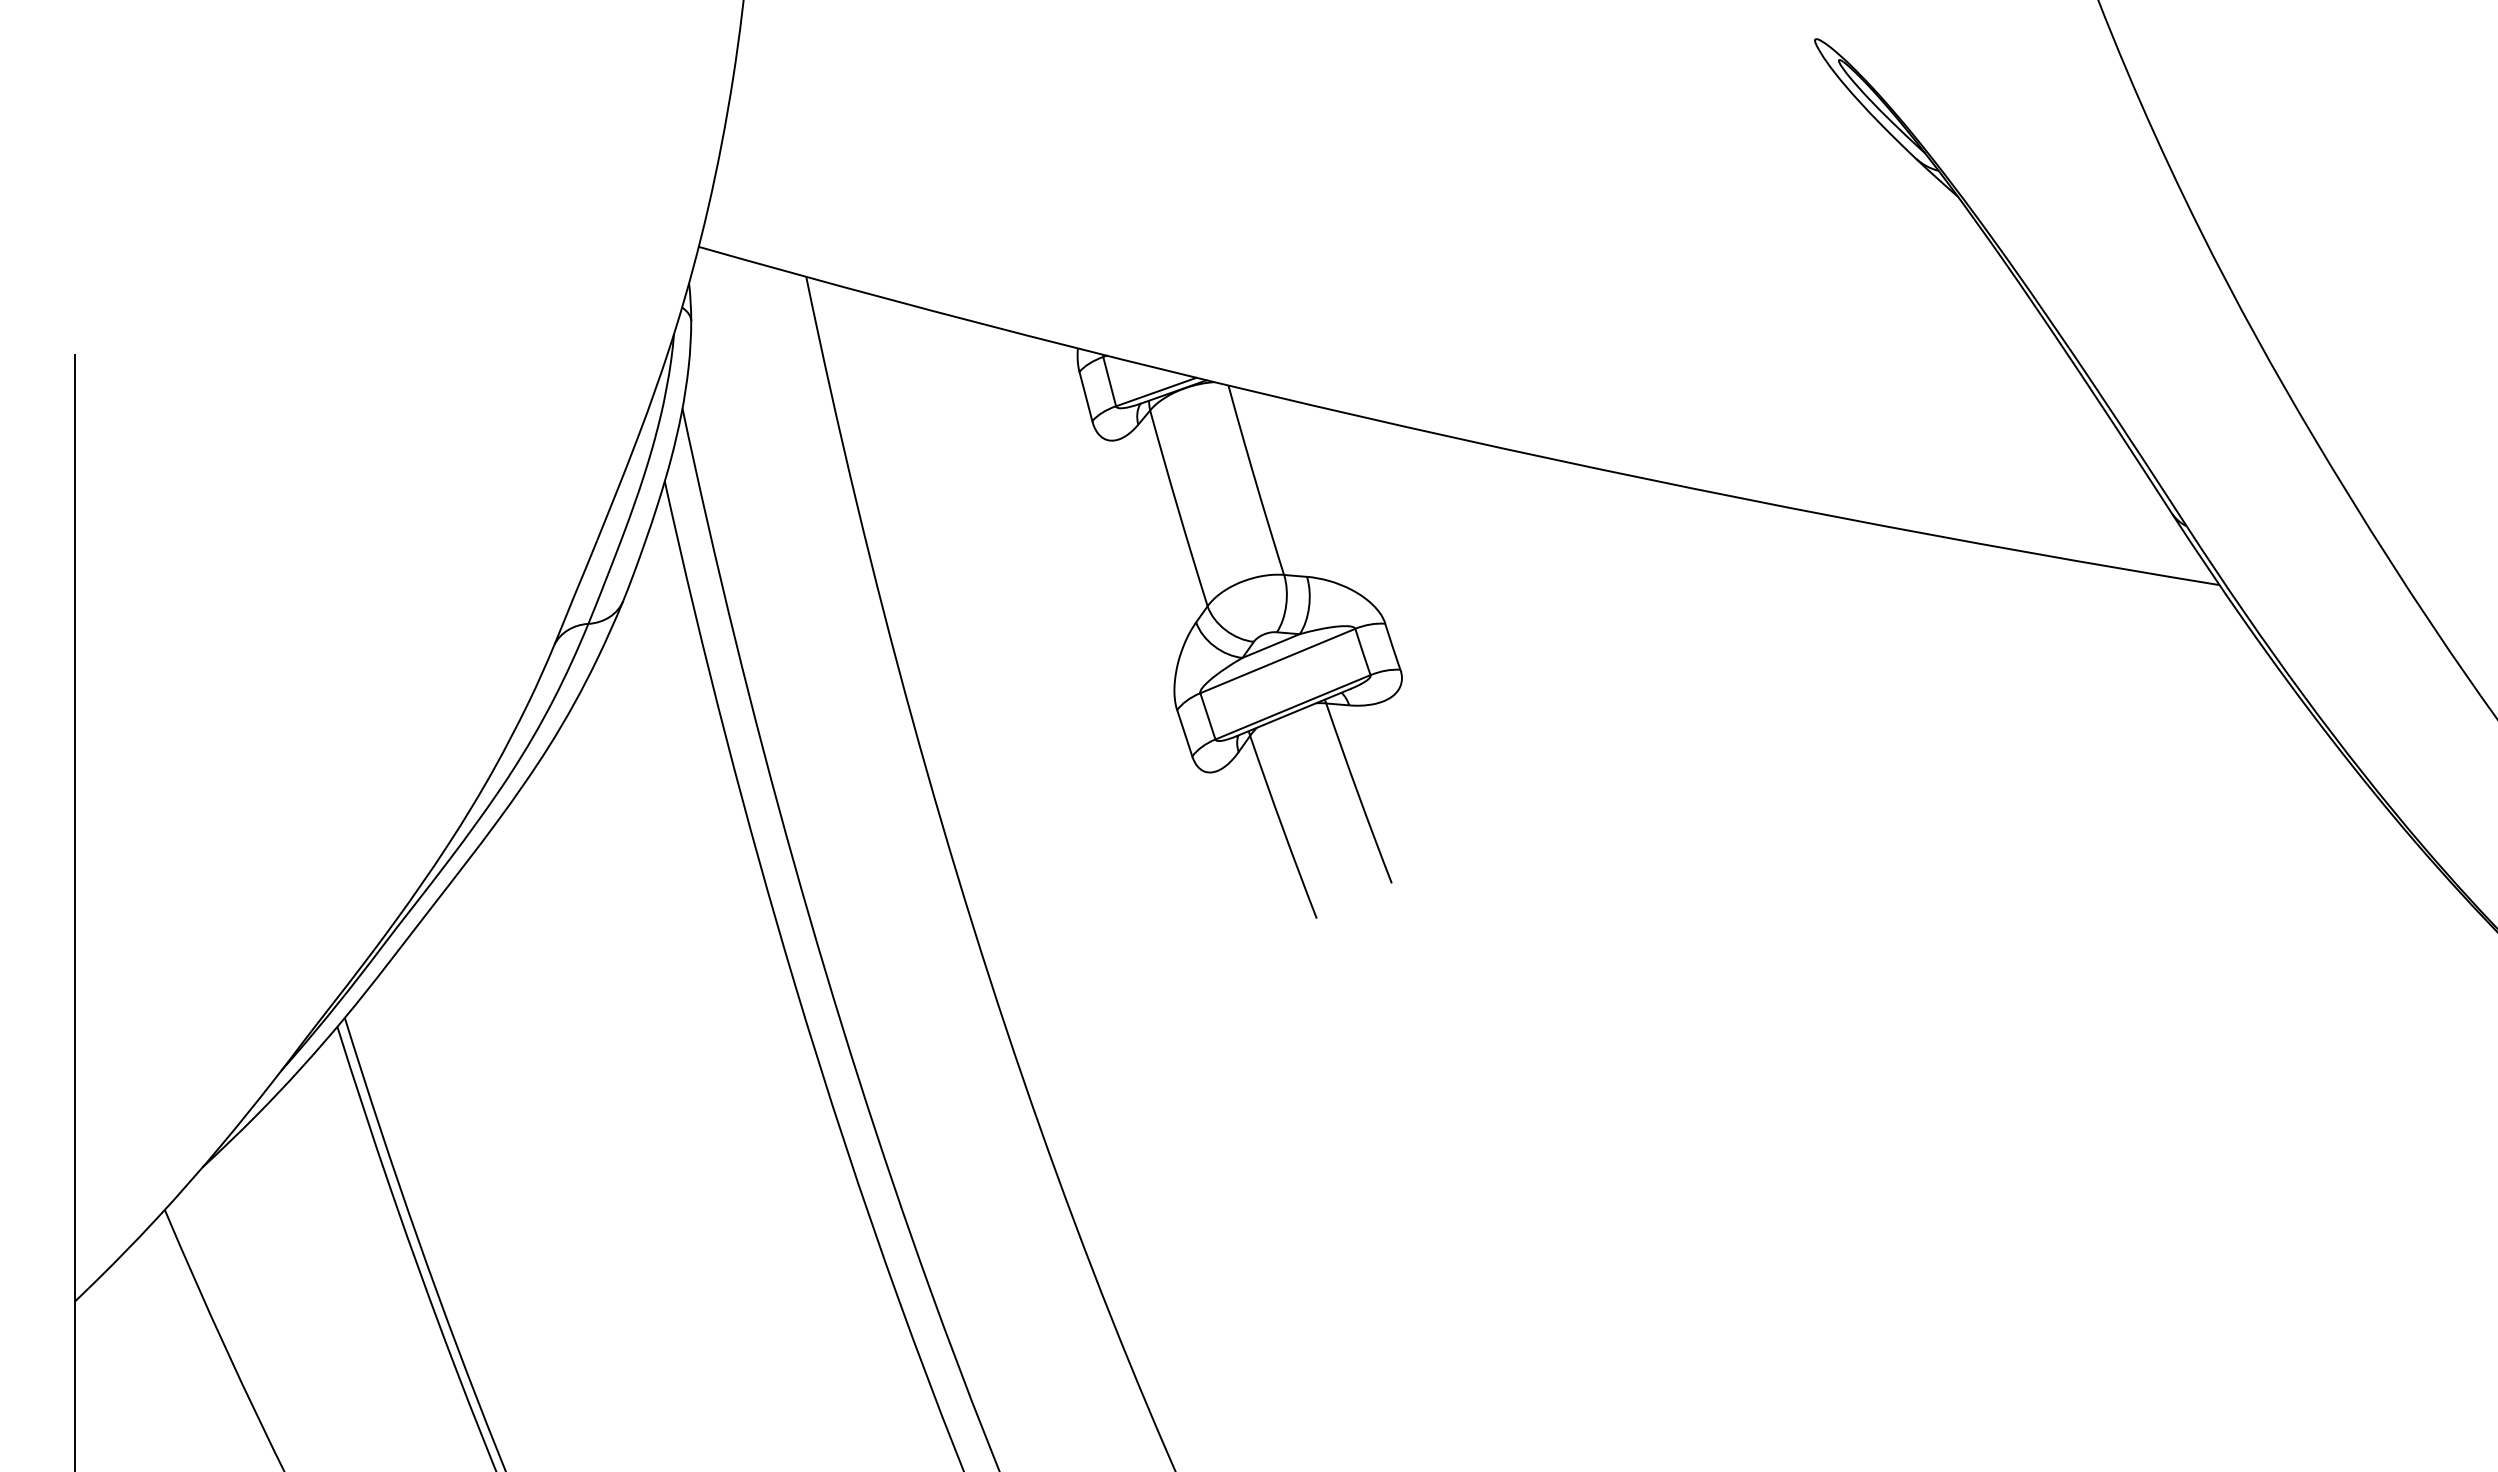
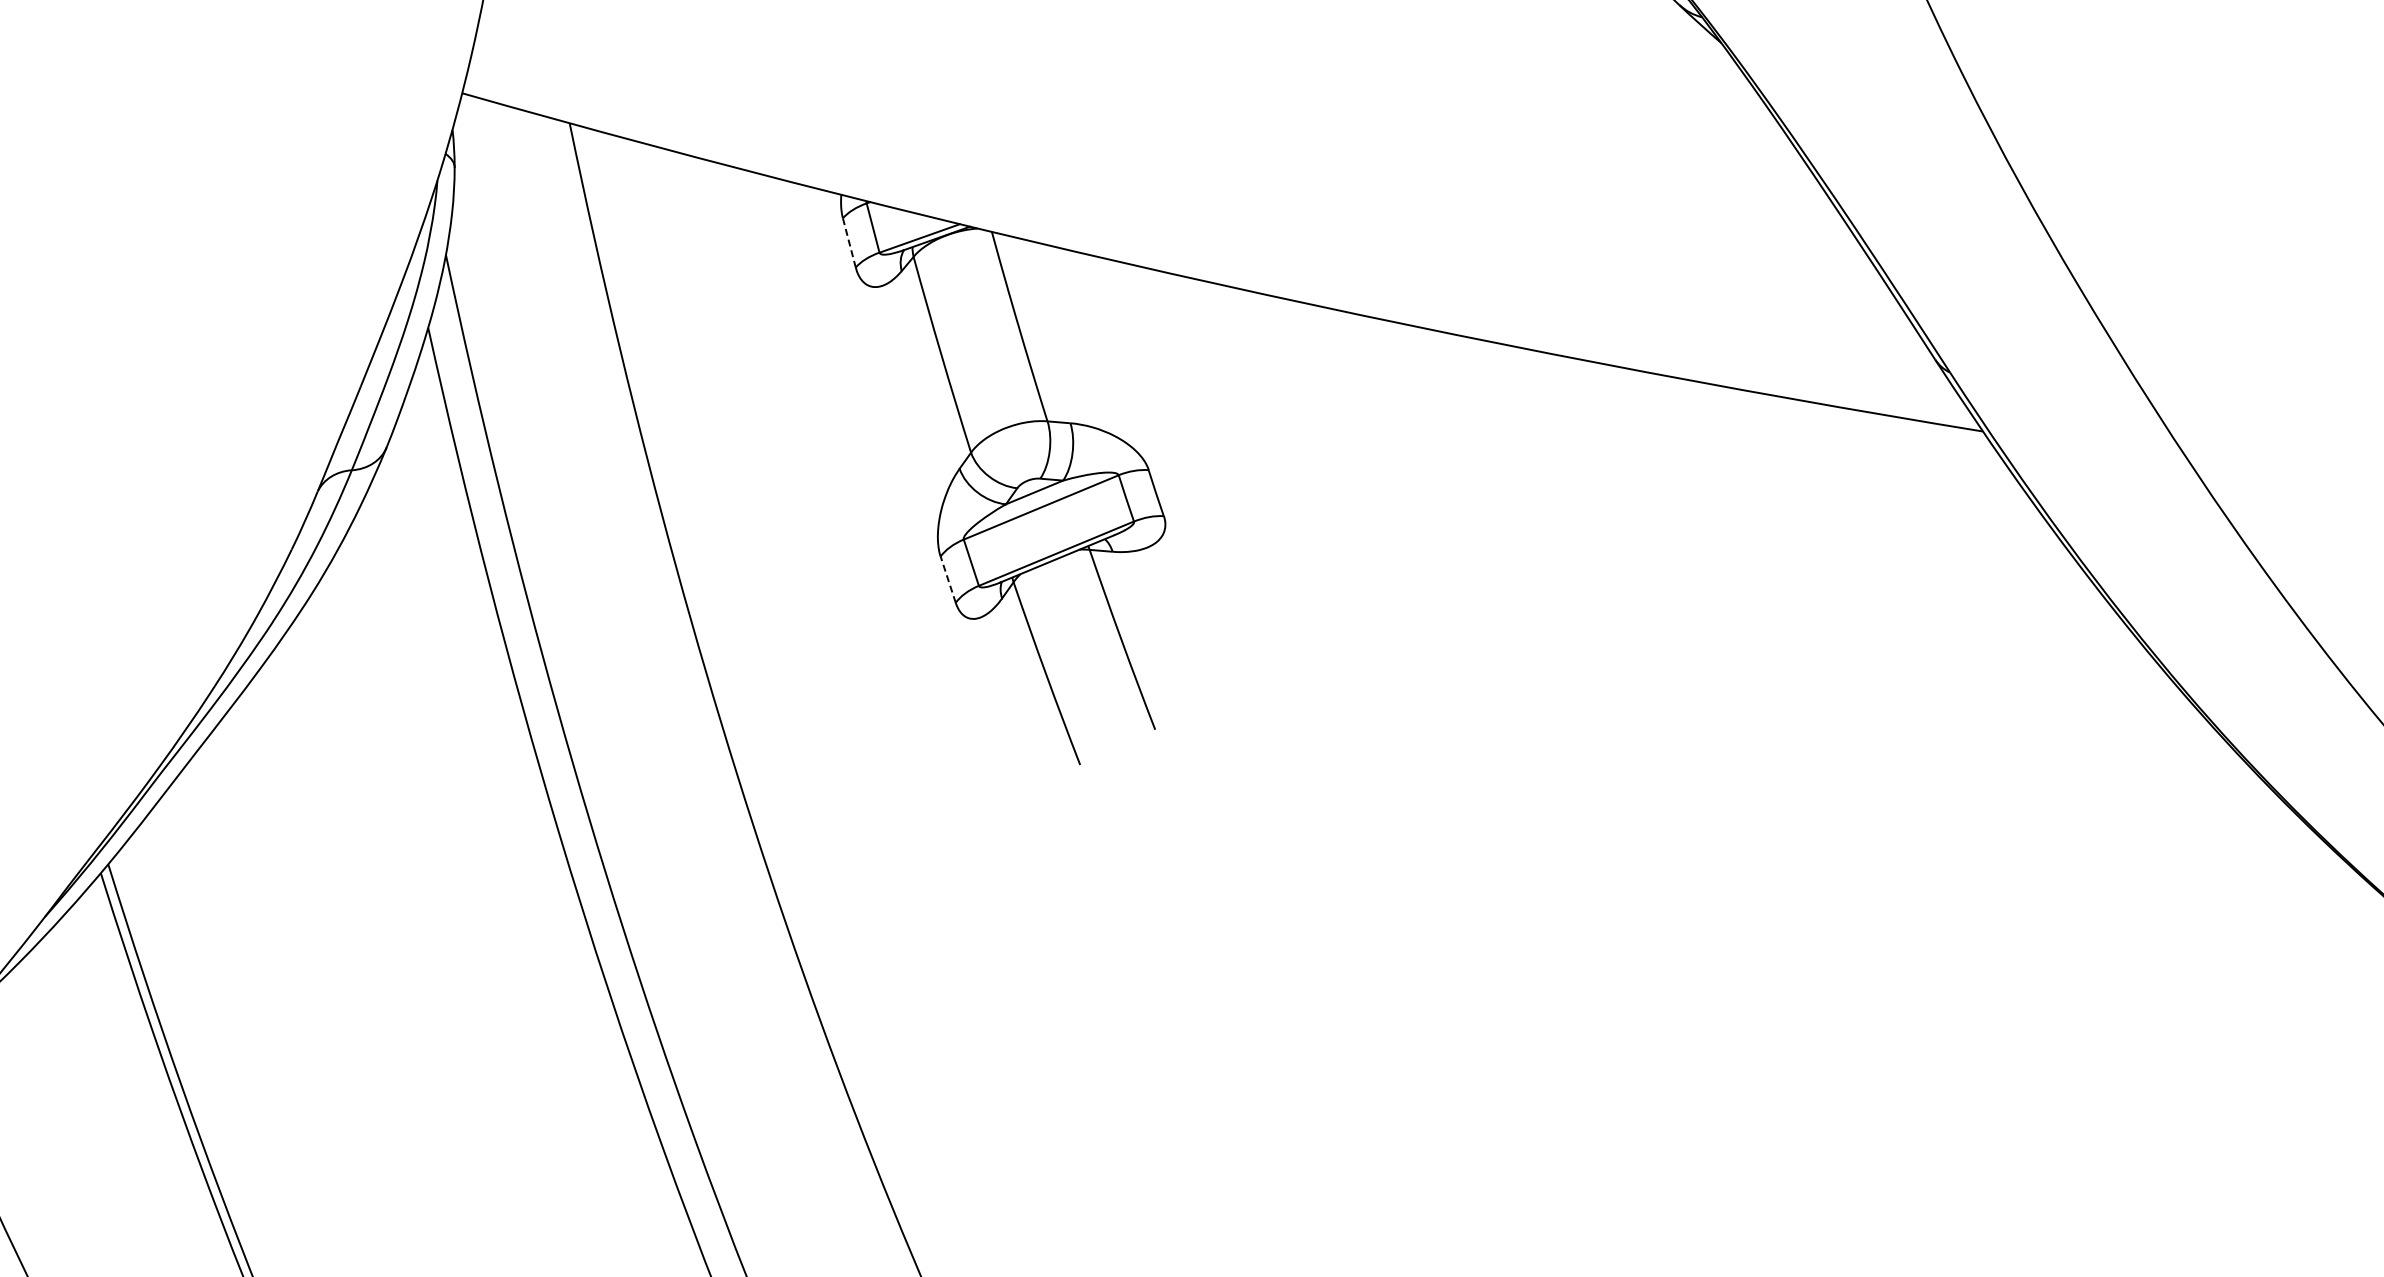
line: (1085, 396) -> (848, 242), solid -> dashed
line: (1184, 732) -> (947, 578), solid -> dashed

